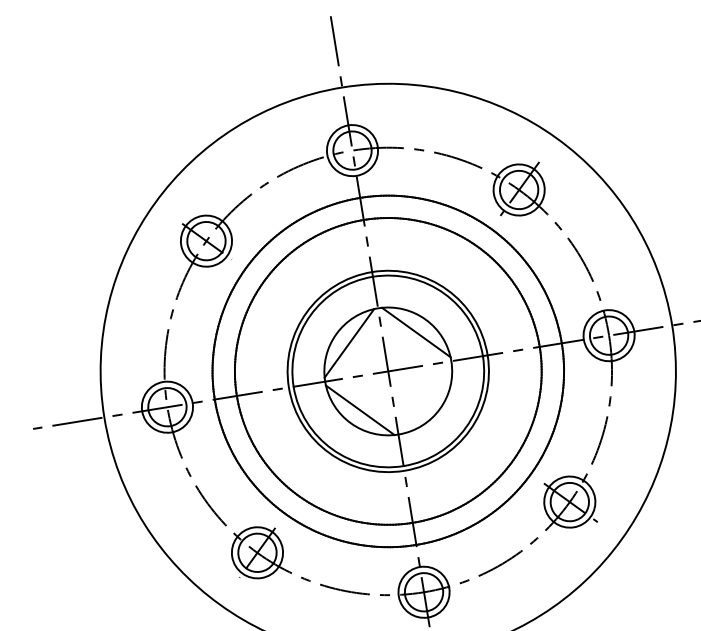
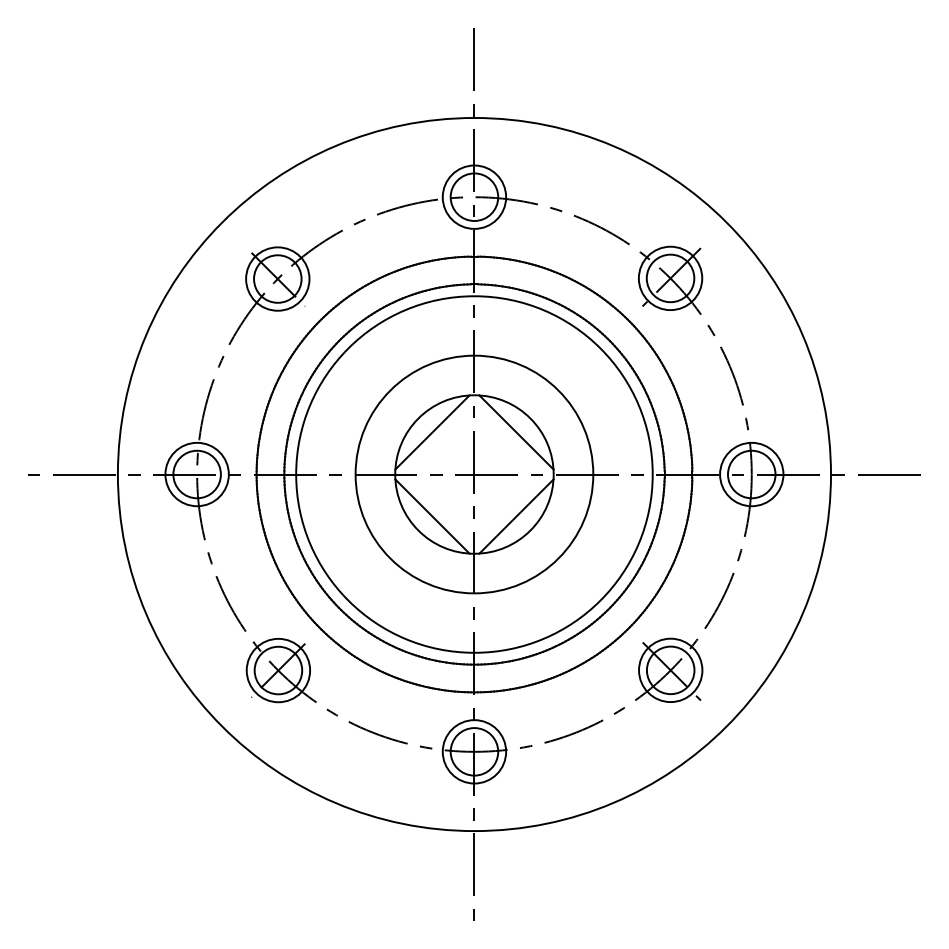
circle: (388, 371) -> (474, 474), size x1.43
line: (427, 399) -> (516, 516), added

